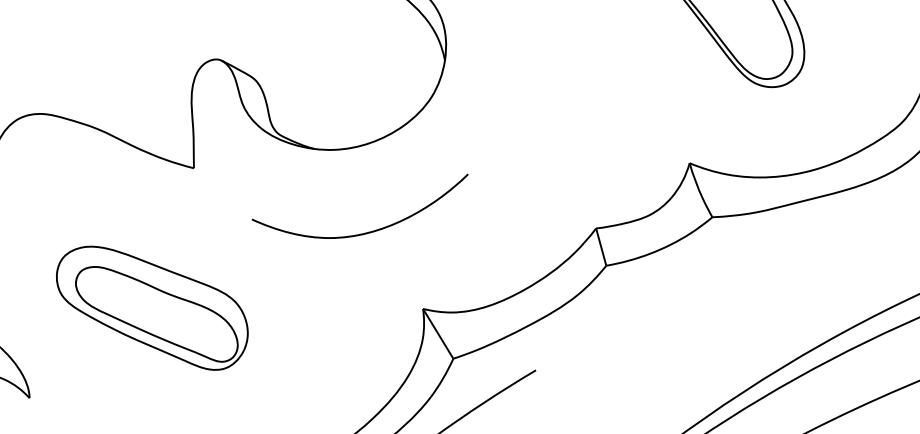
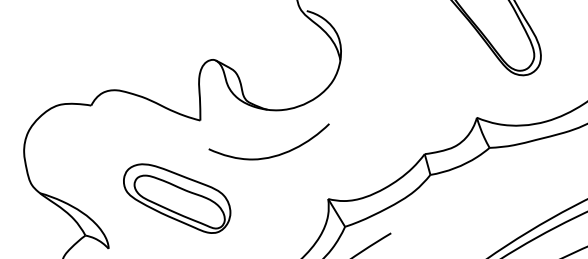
curve: (366, 230) -> (272, 155), moved

